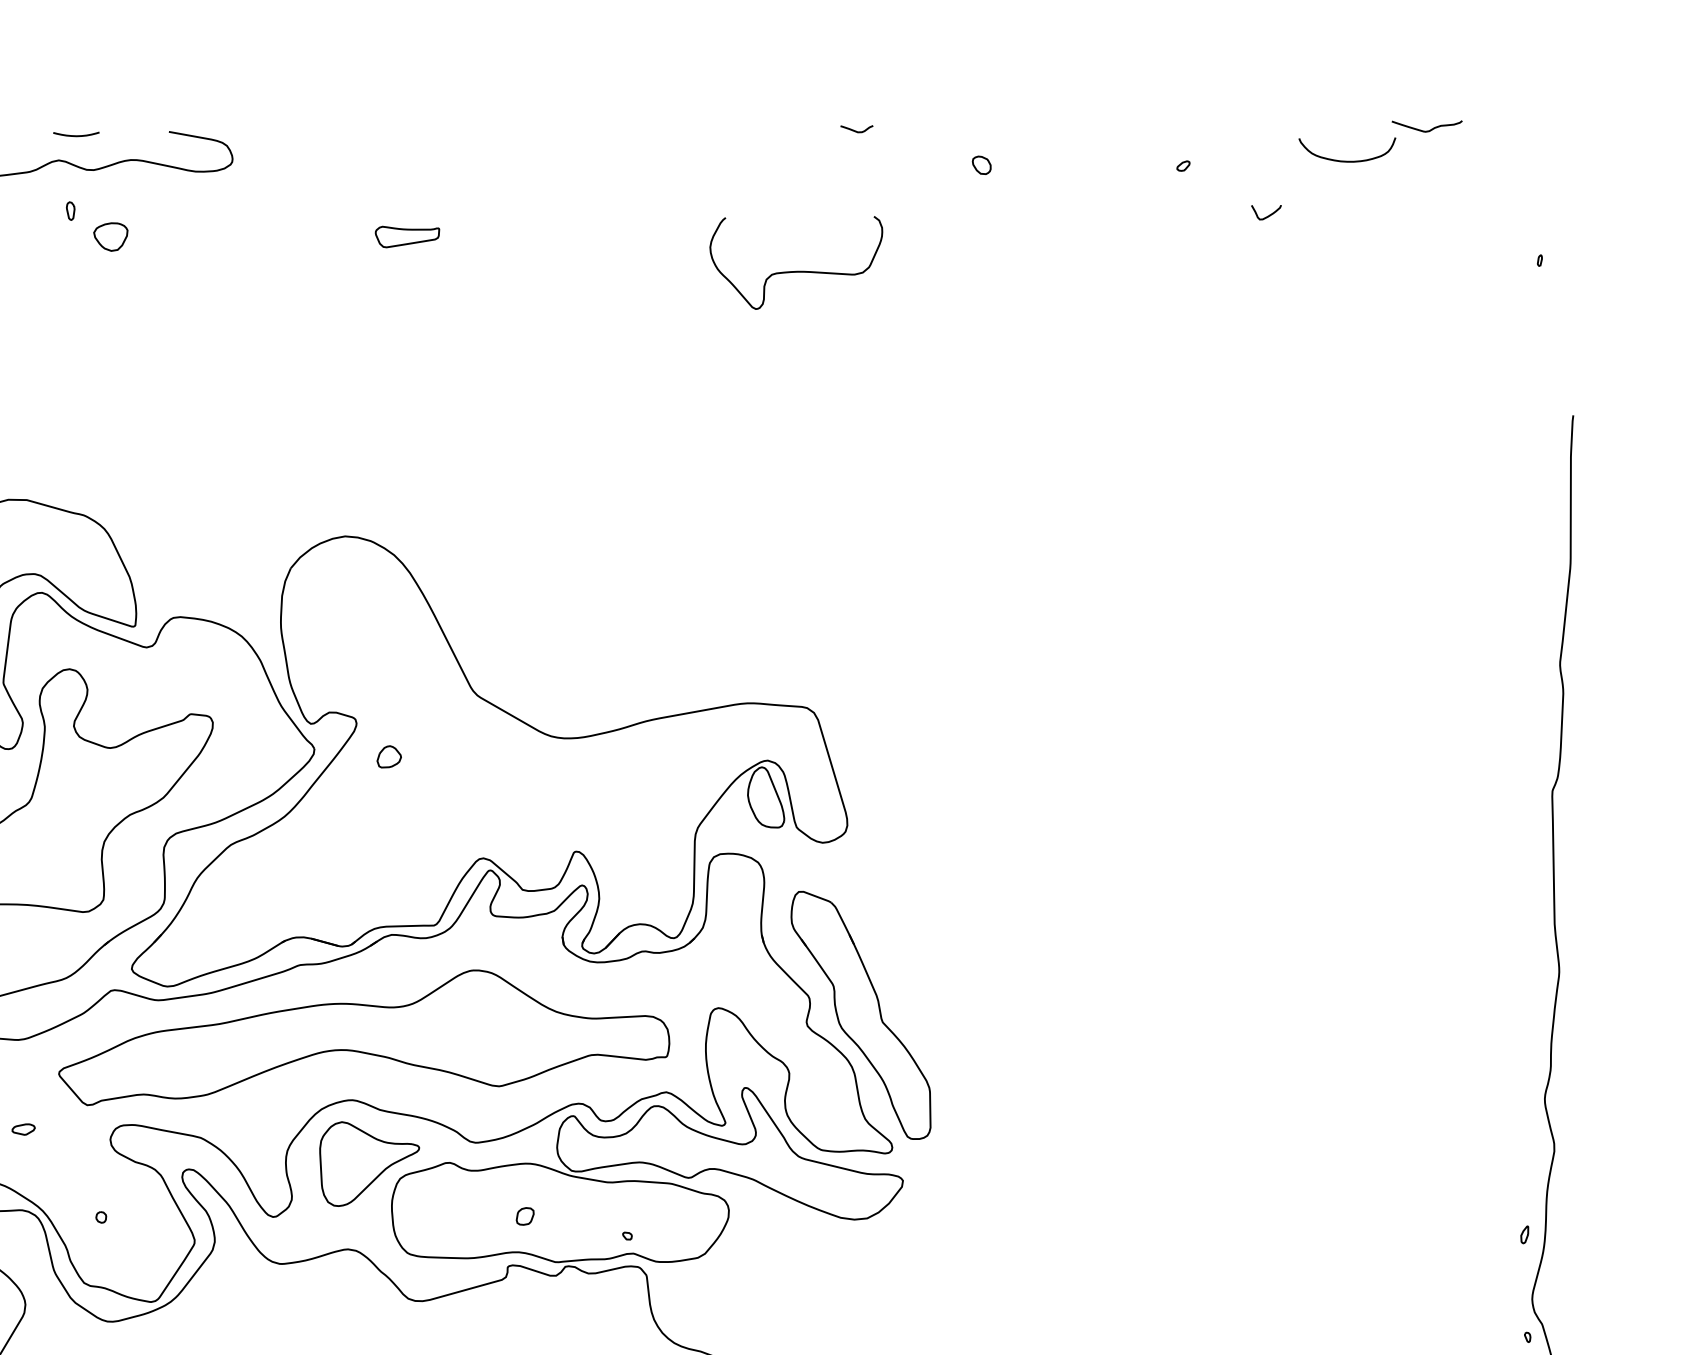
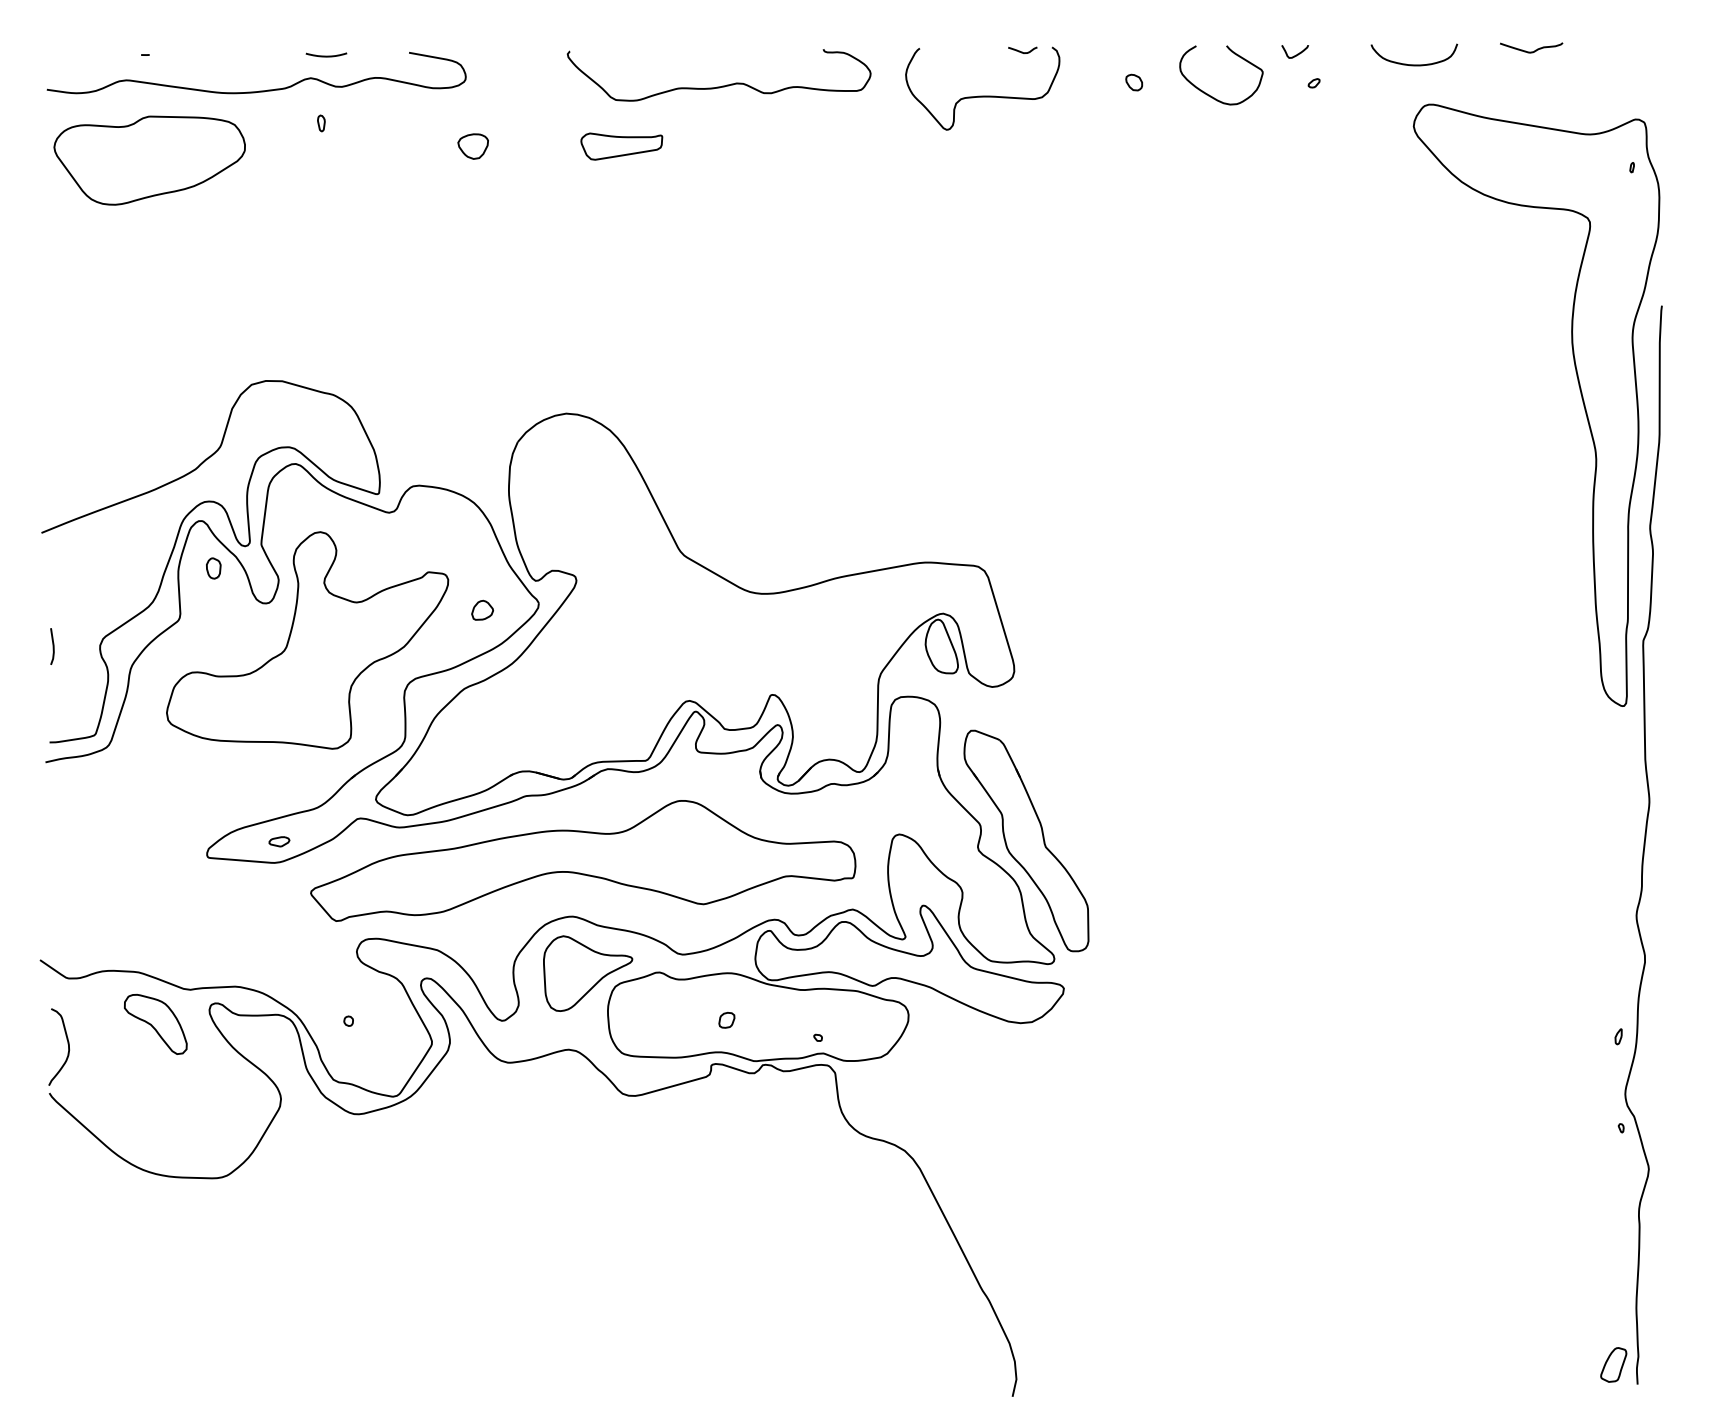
curve: (1347, 160) -> (1414, 64), moved
curve: (520, 168) -> (722, 85), added
curve: (1068, 179) -> (1211, 95), added
curve: (1269, 214) -> (1297, 53), moved
part: (110, 236) -> (472, 146), moved
part: (407, 236) -> (621, 146), size x1.43
curve: (796, 270) -> (982, 95), moved
part: (1482, 514) -> (1580, 394), added
part: (389, 755) -> (482, 609), moved
part: (23, 1129) -> (279, 841), moved

